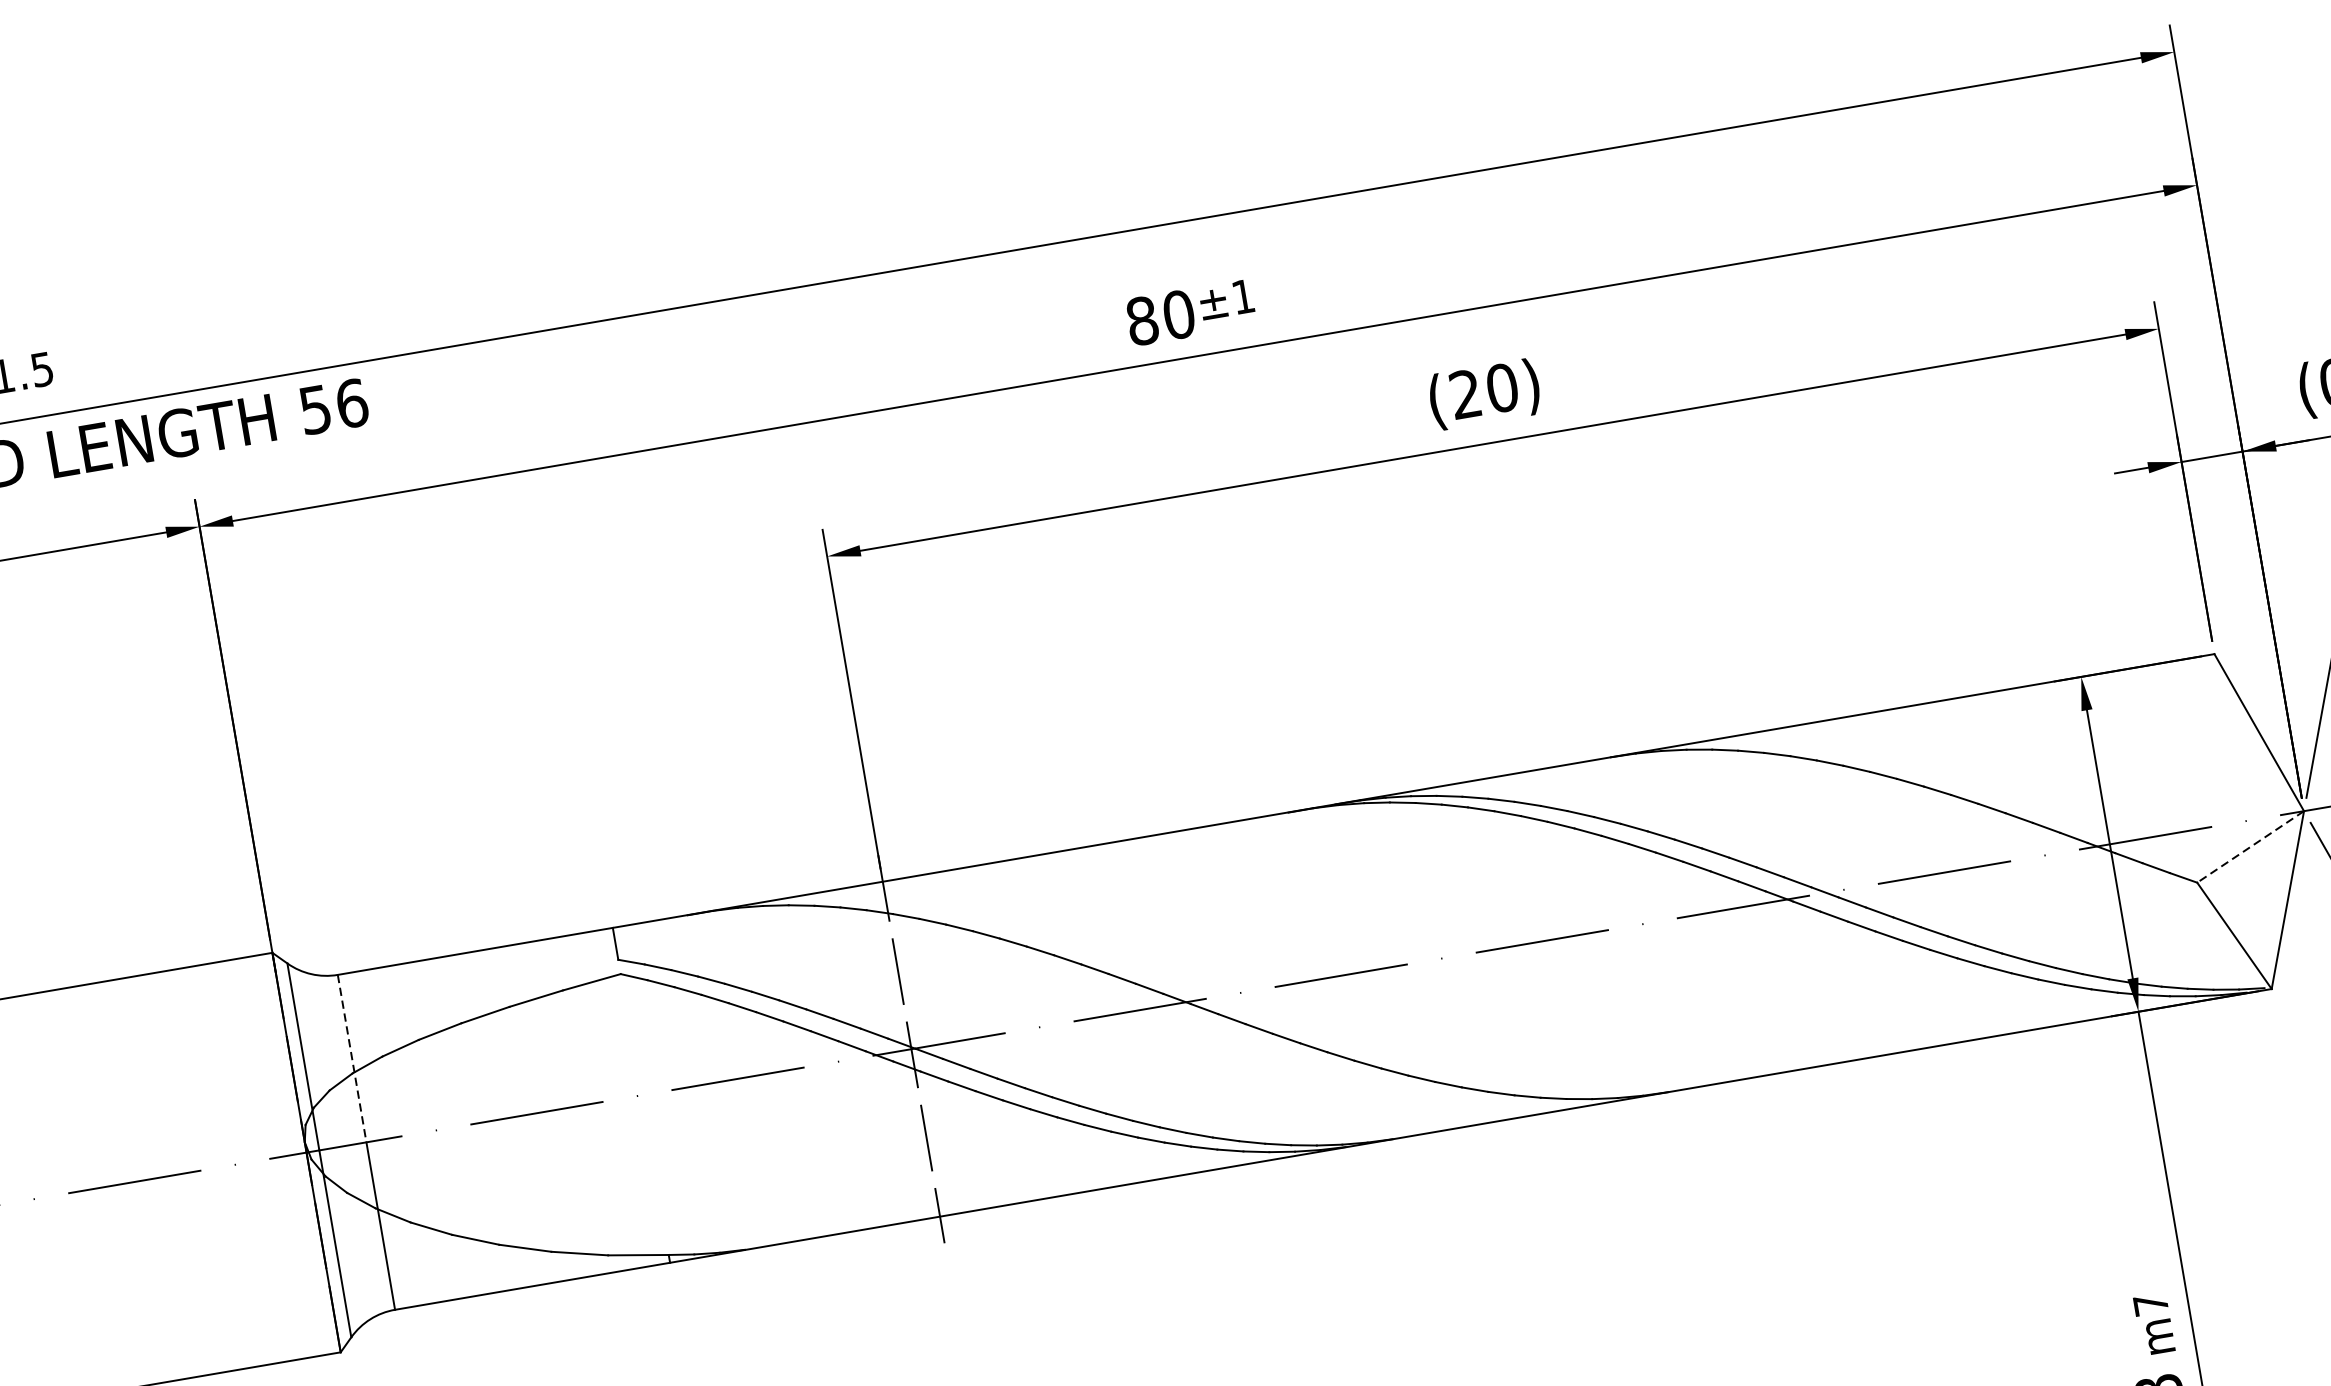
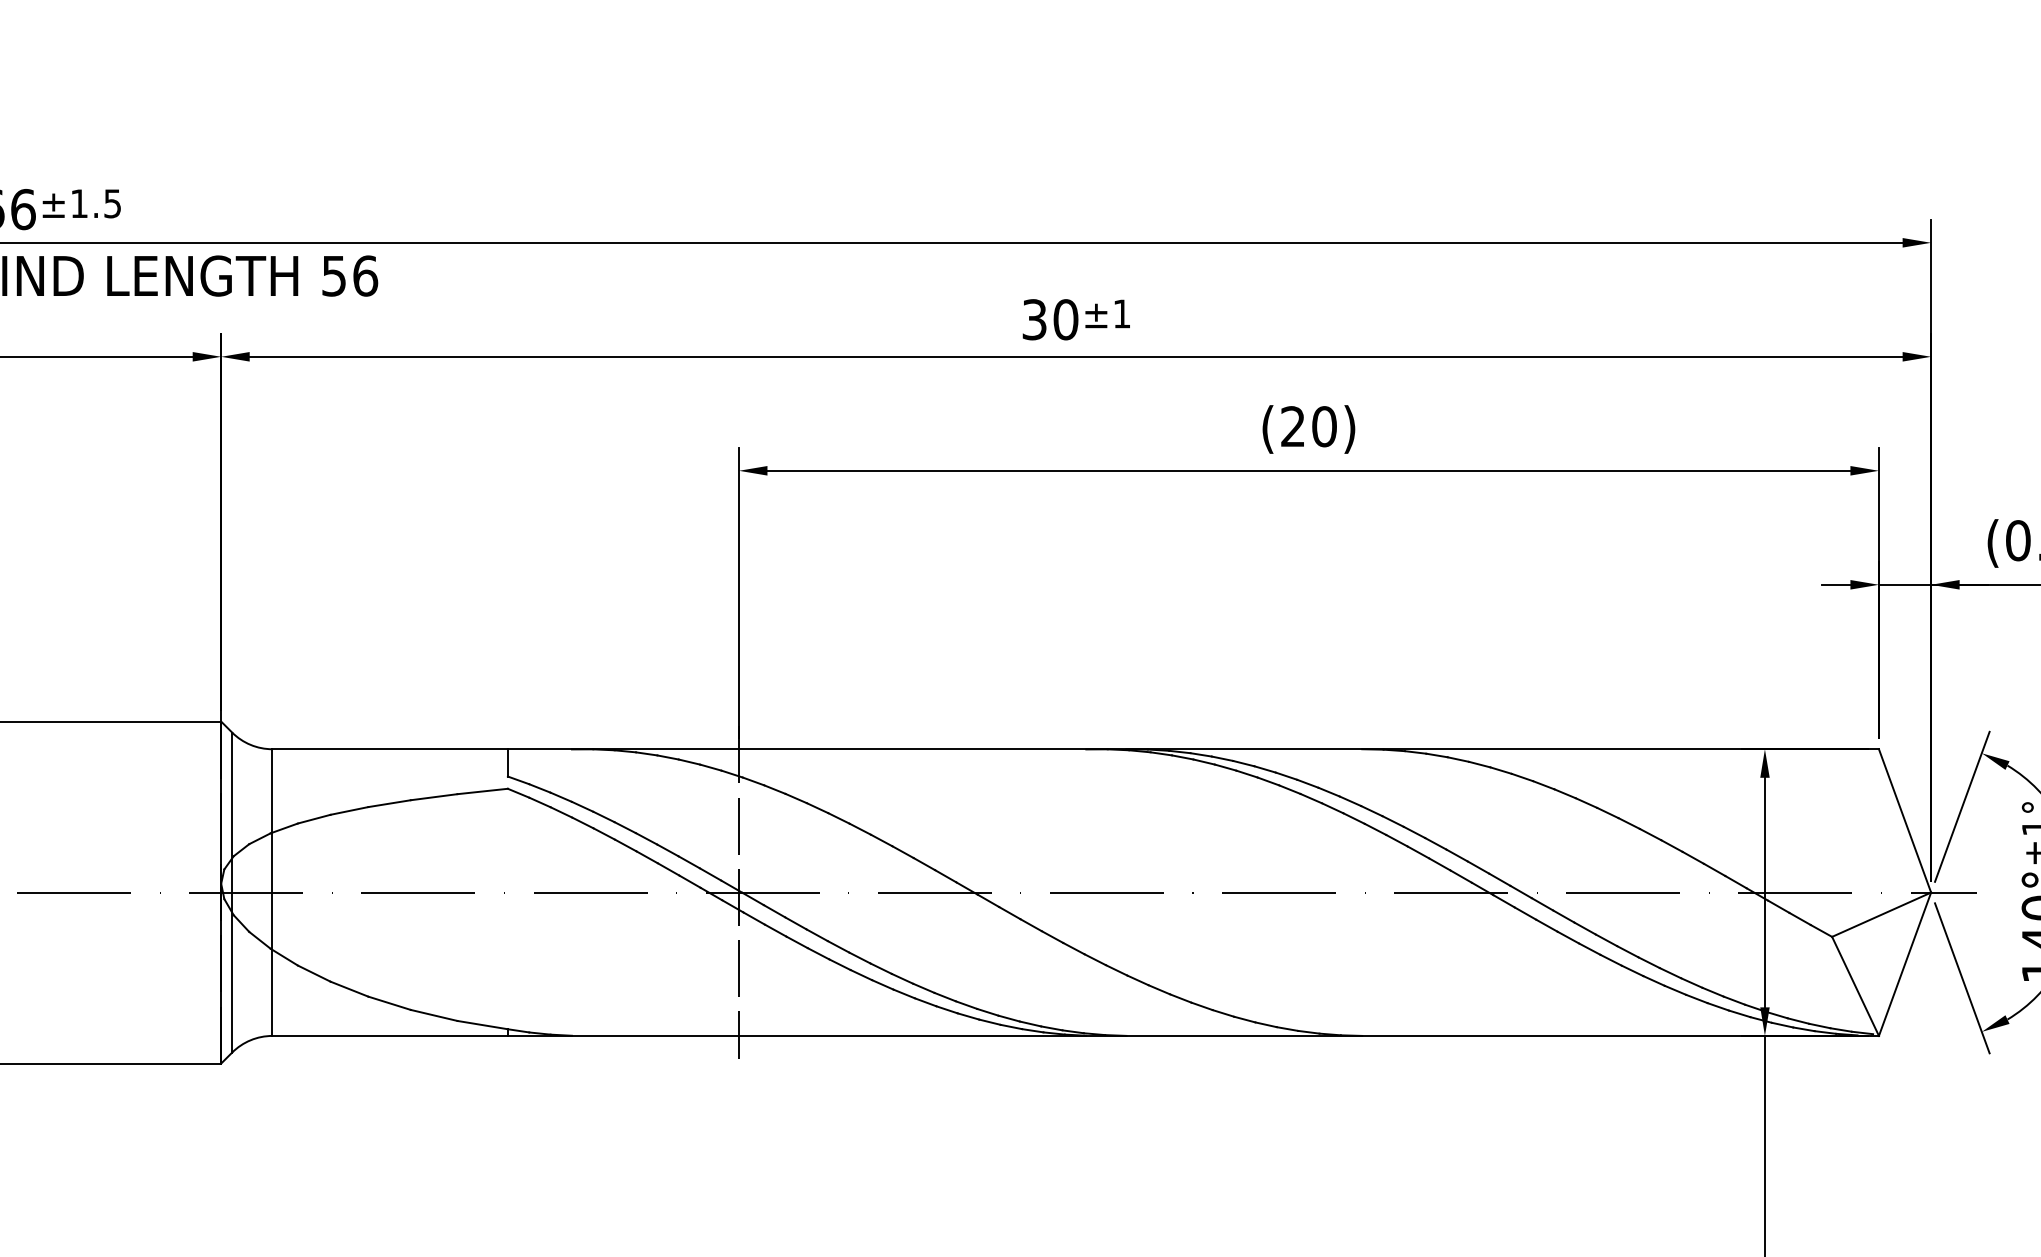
text: (1142, 320) -> (1034, 319), 80 -> 30
line: (2250, 846) -> (1881, 914), dashed -> solid
line: (352, 1058) -> (272, 820), dashed -> solid

